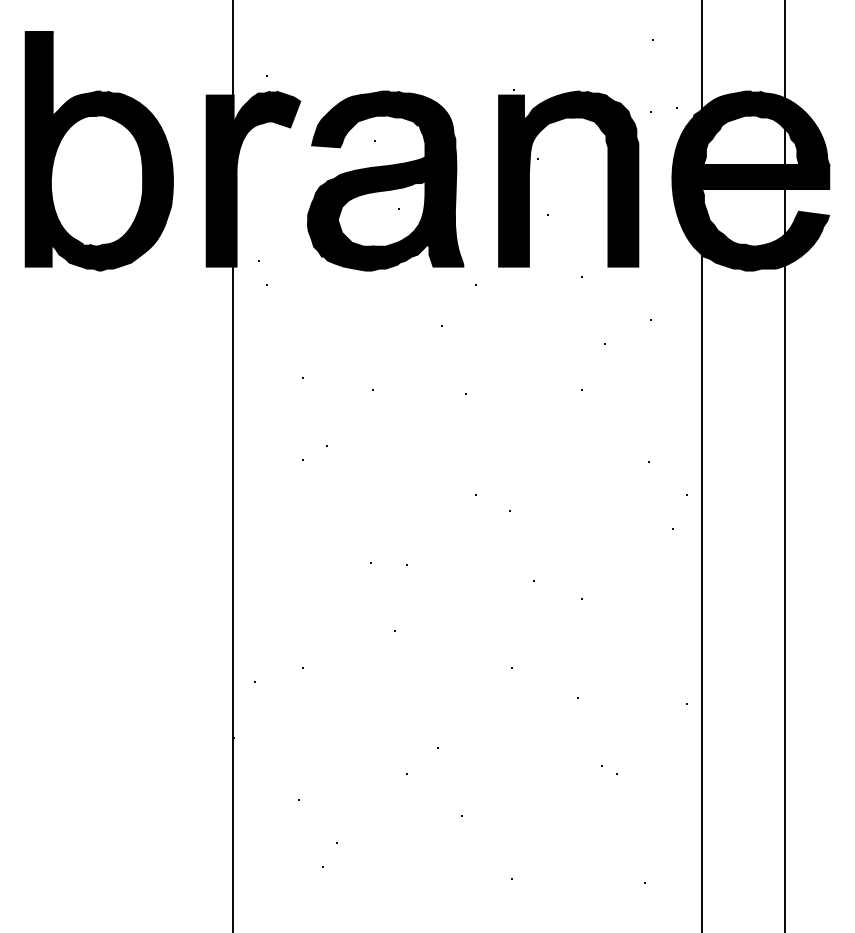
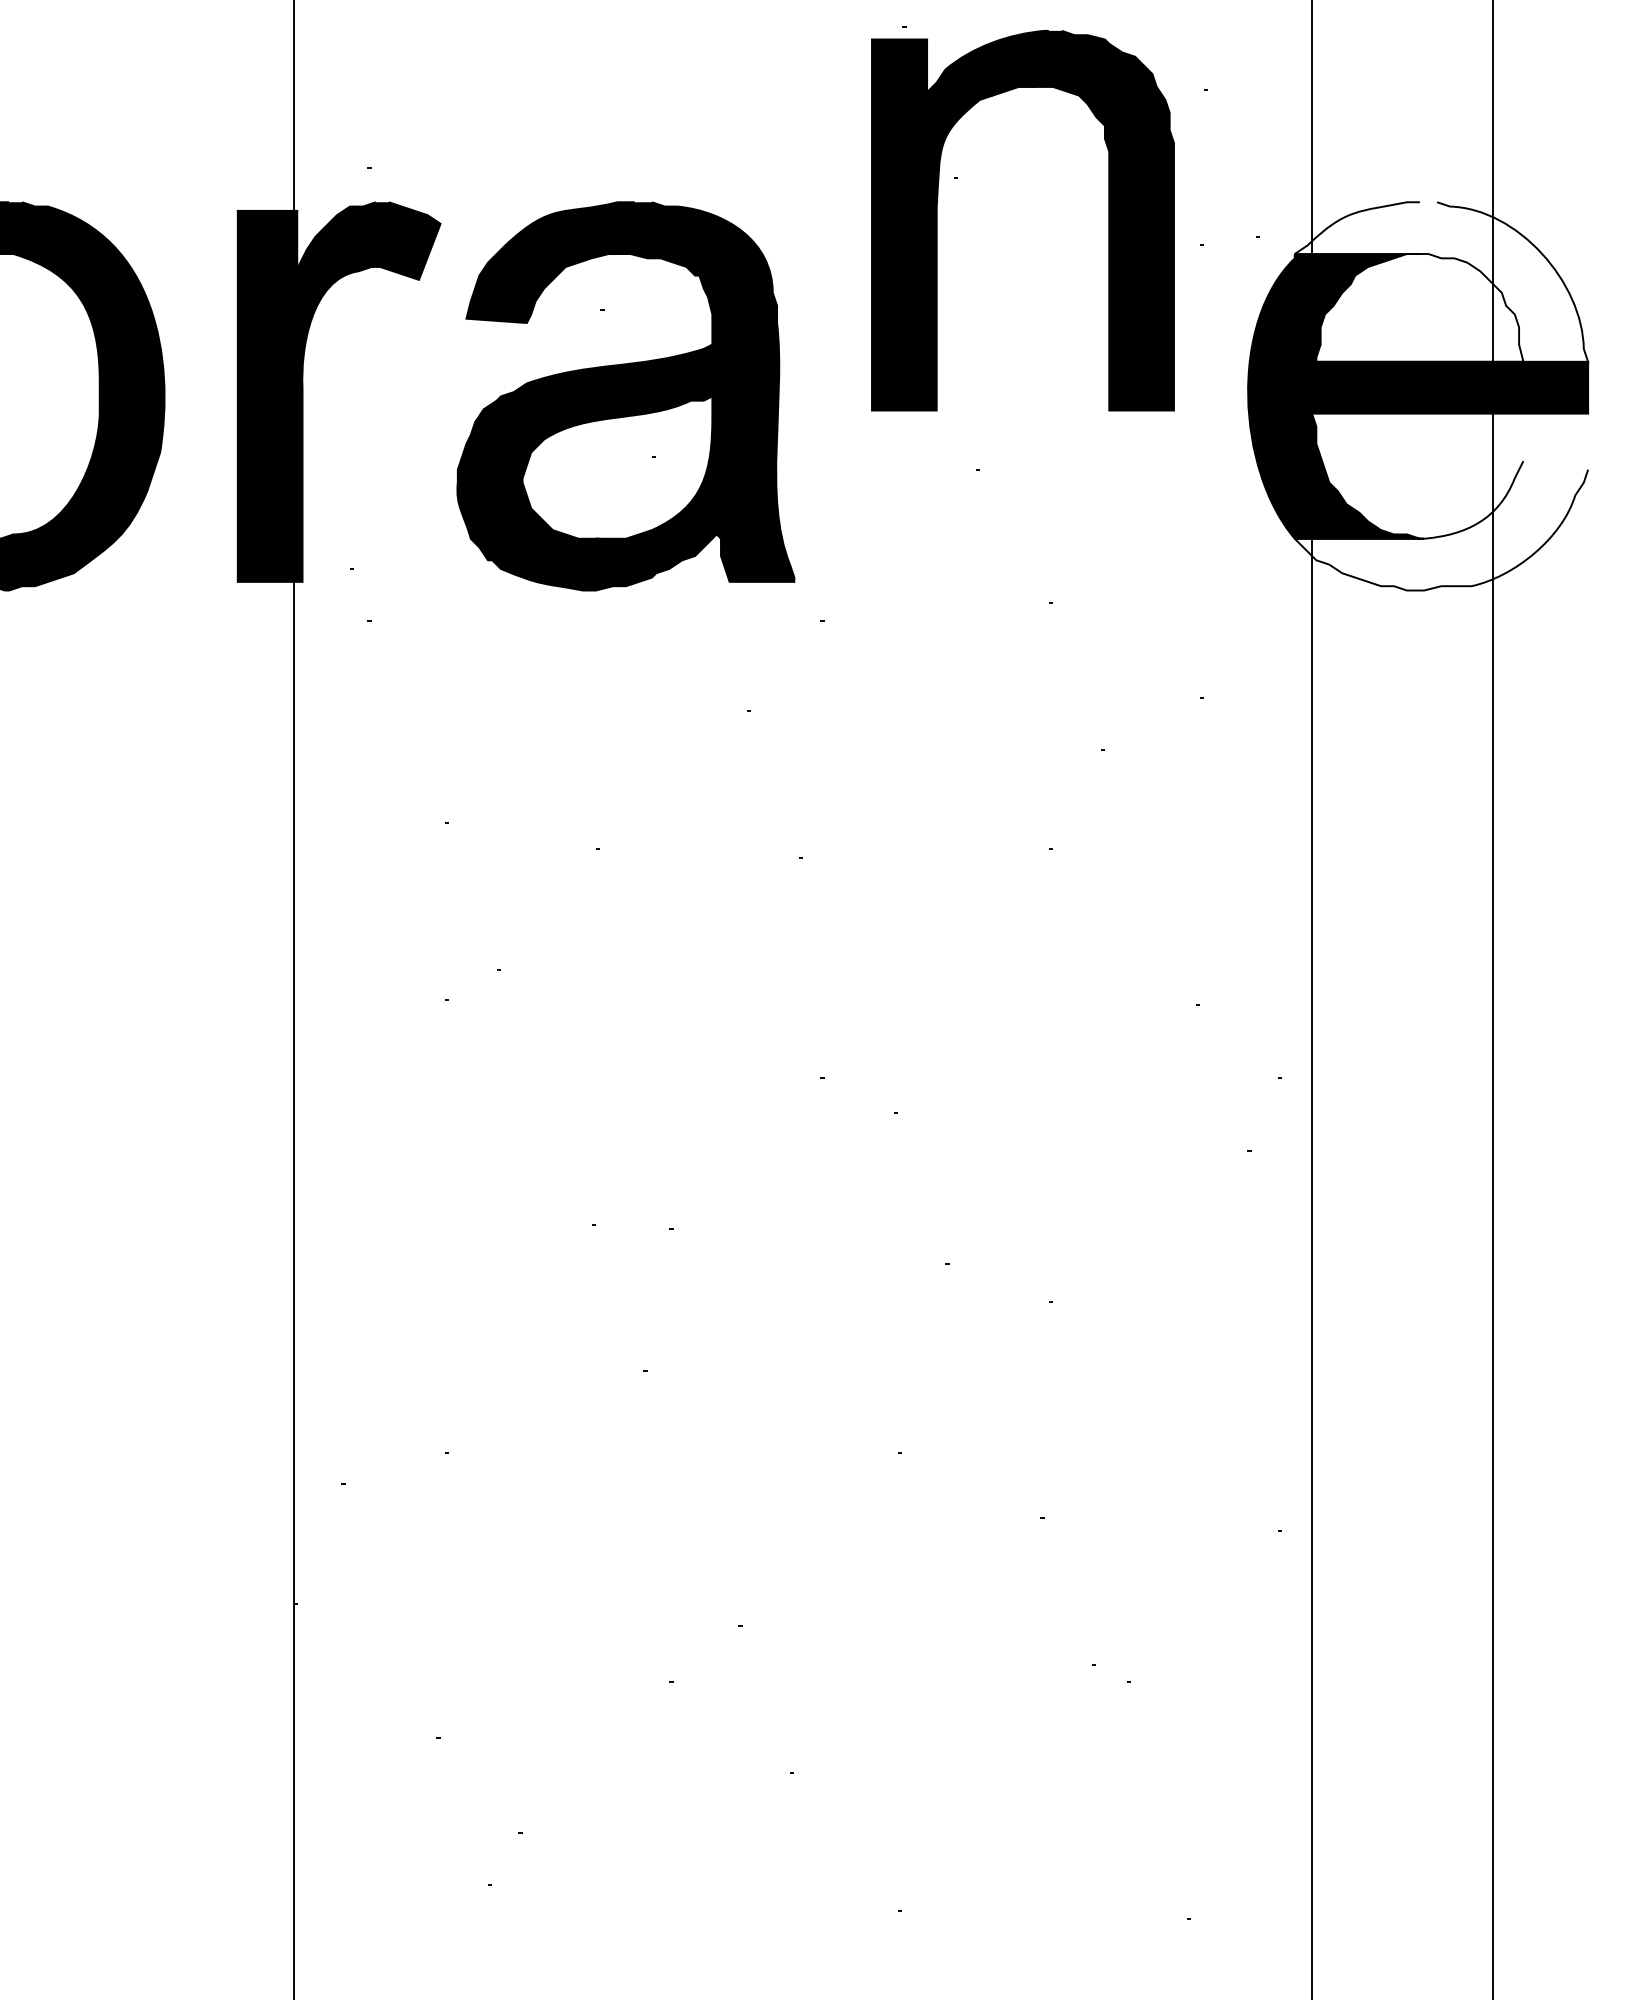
fill: (761, 128) -> (1441, 282), removed
part: (538, 159) -> (957, 178), moved
fill: (761, 240) -> (1441, 525), removed

